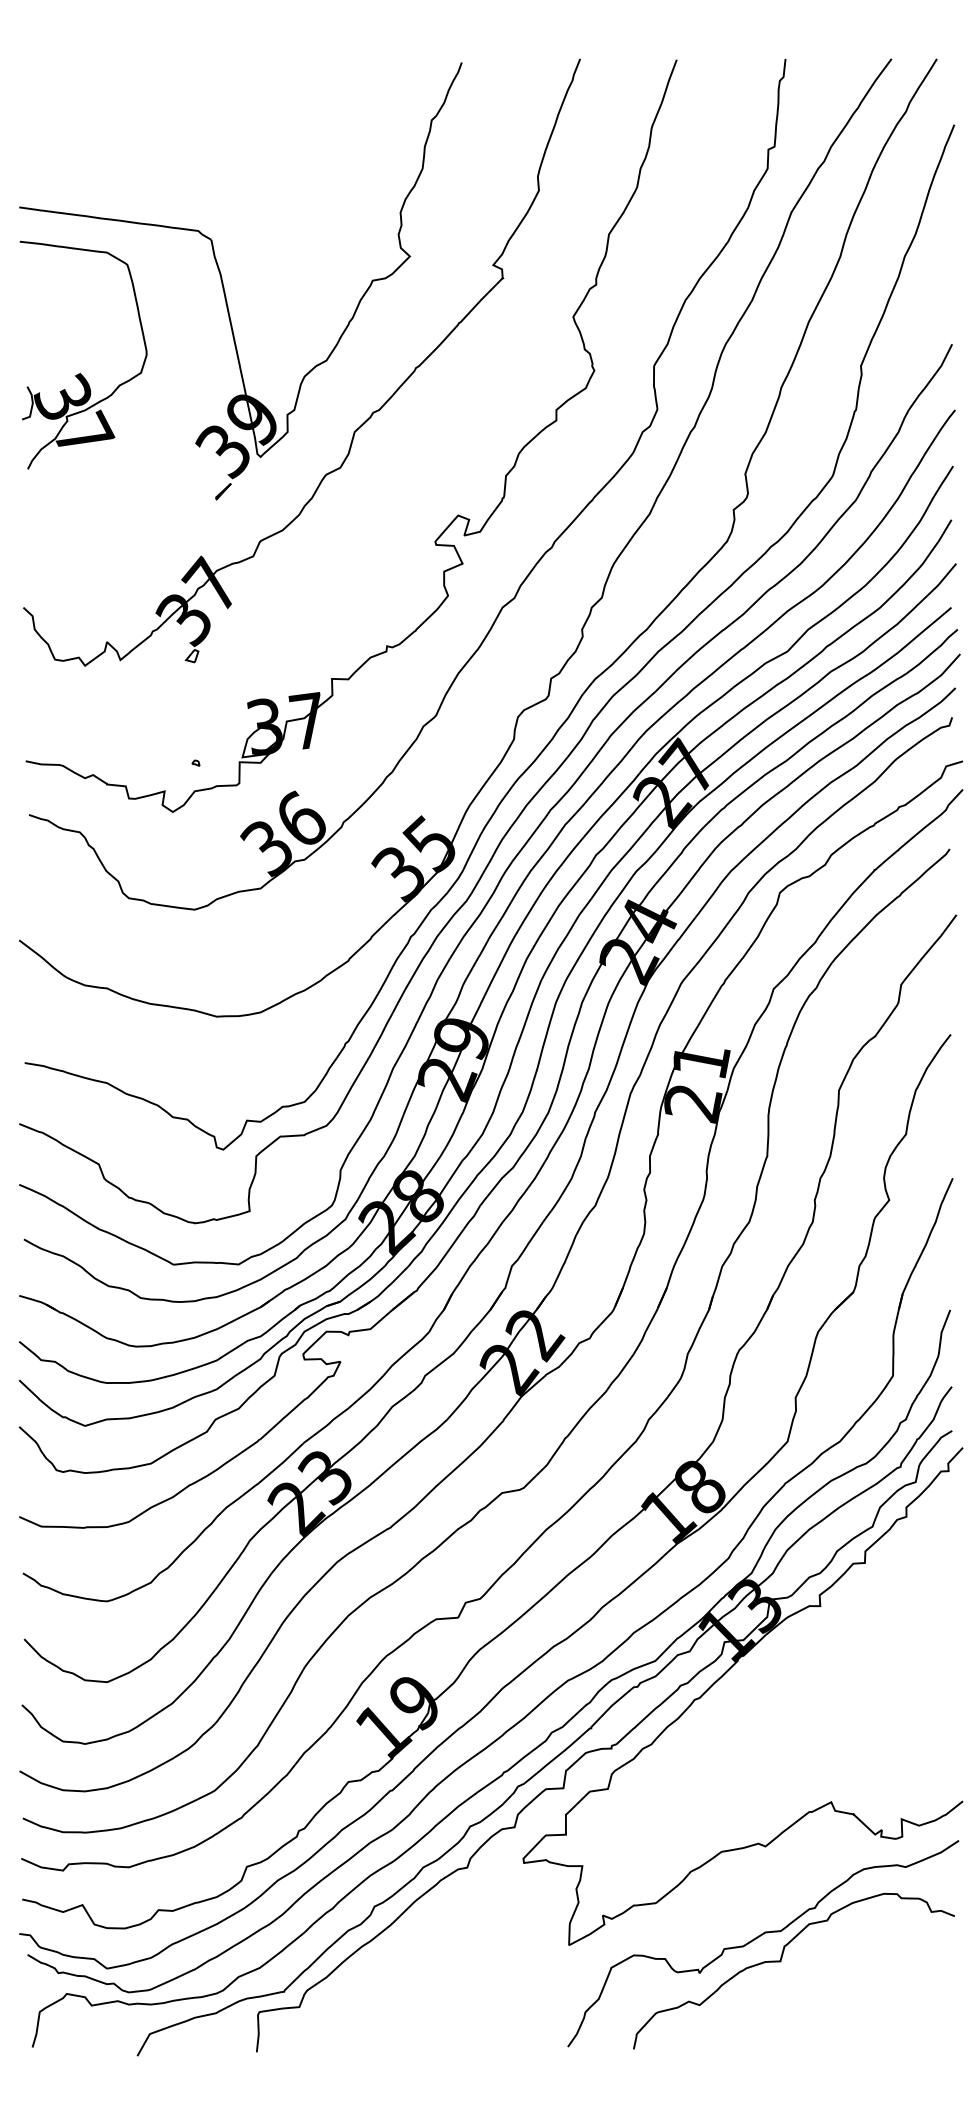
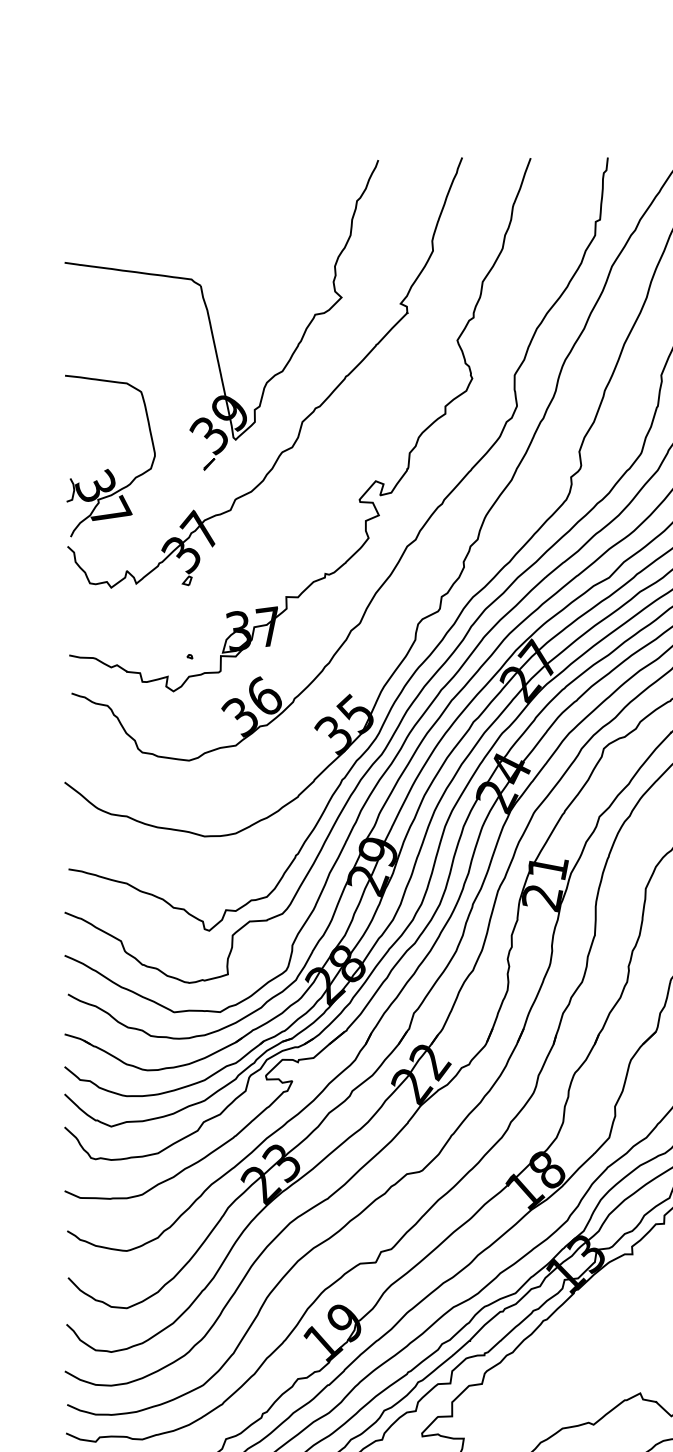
part: (81, 373) -> (108, 469), moved

